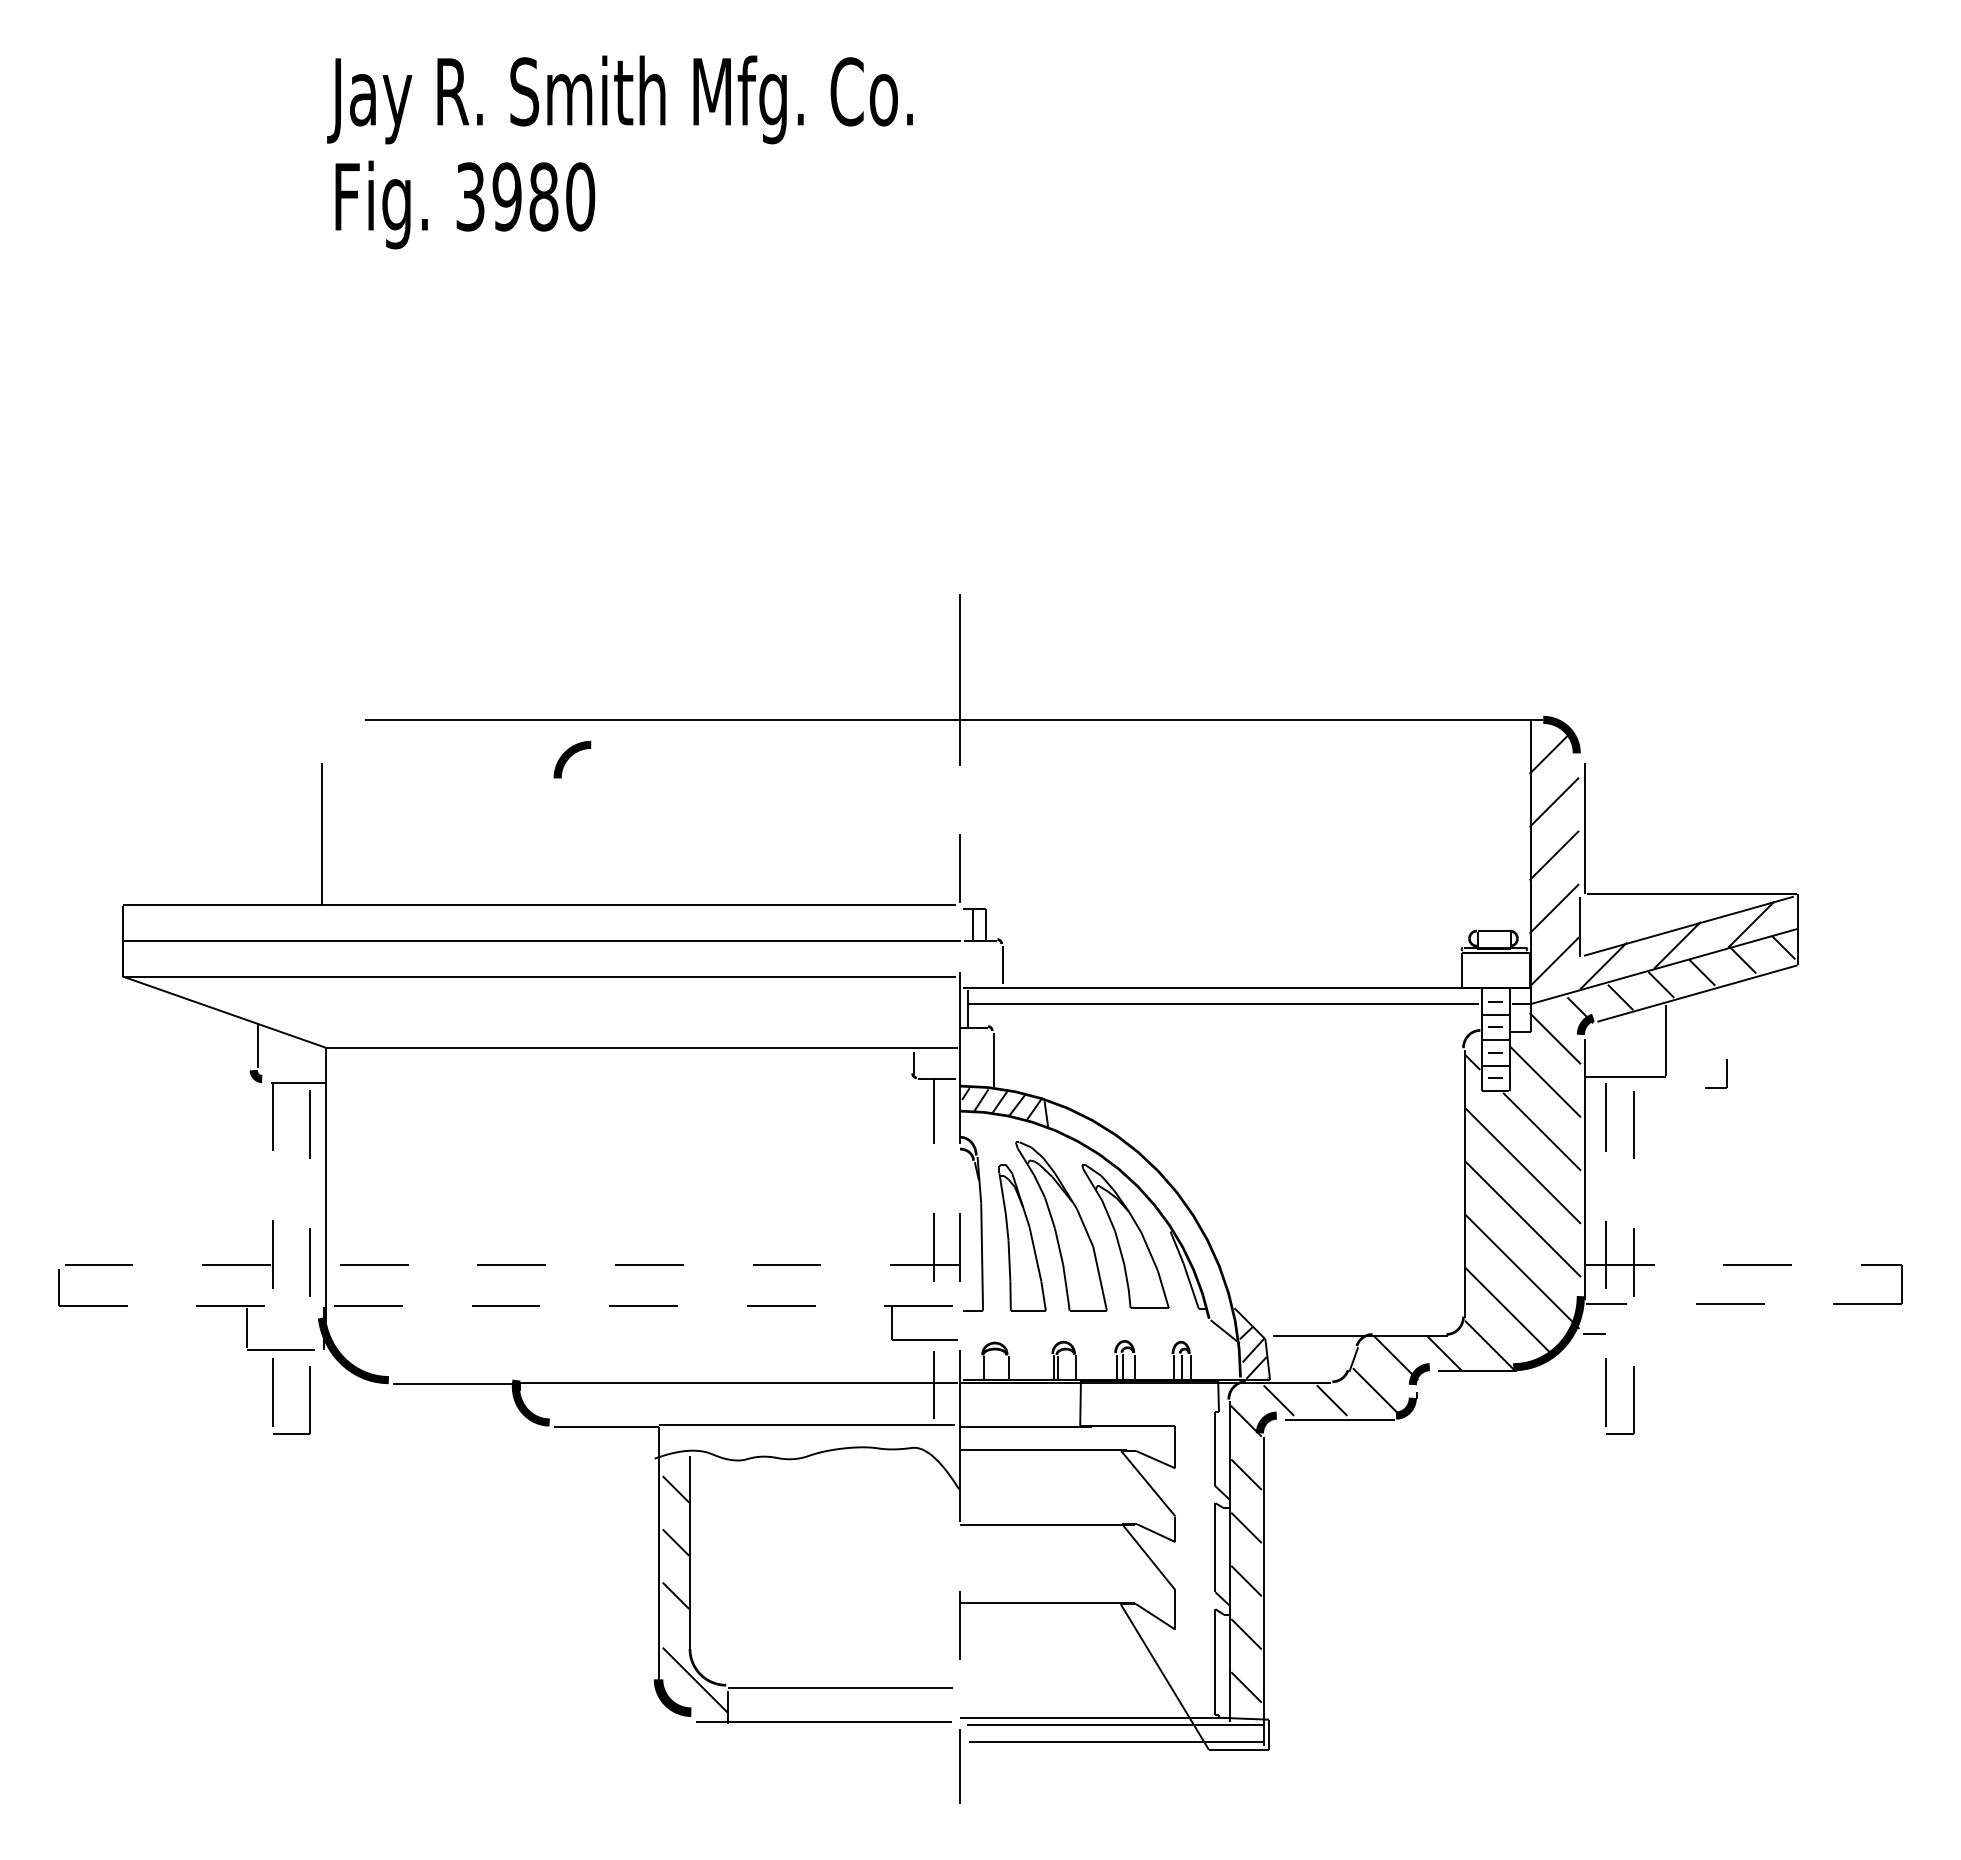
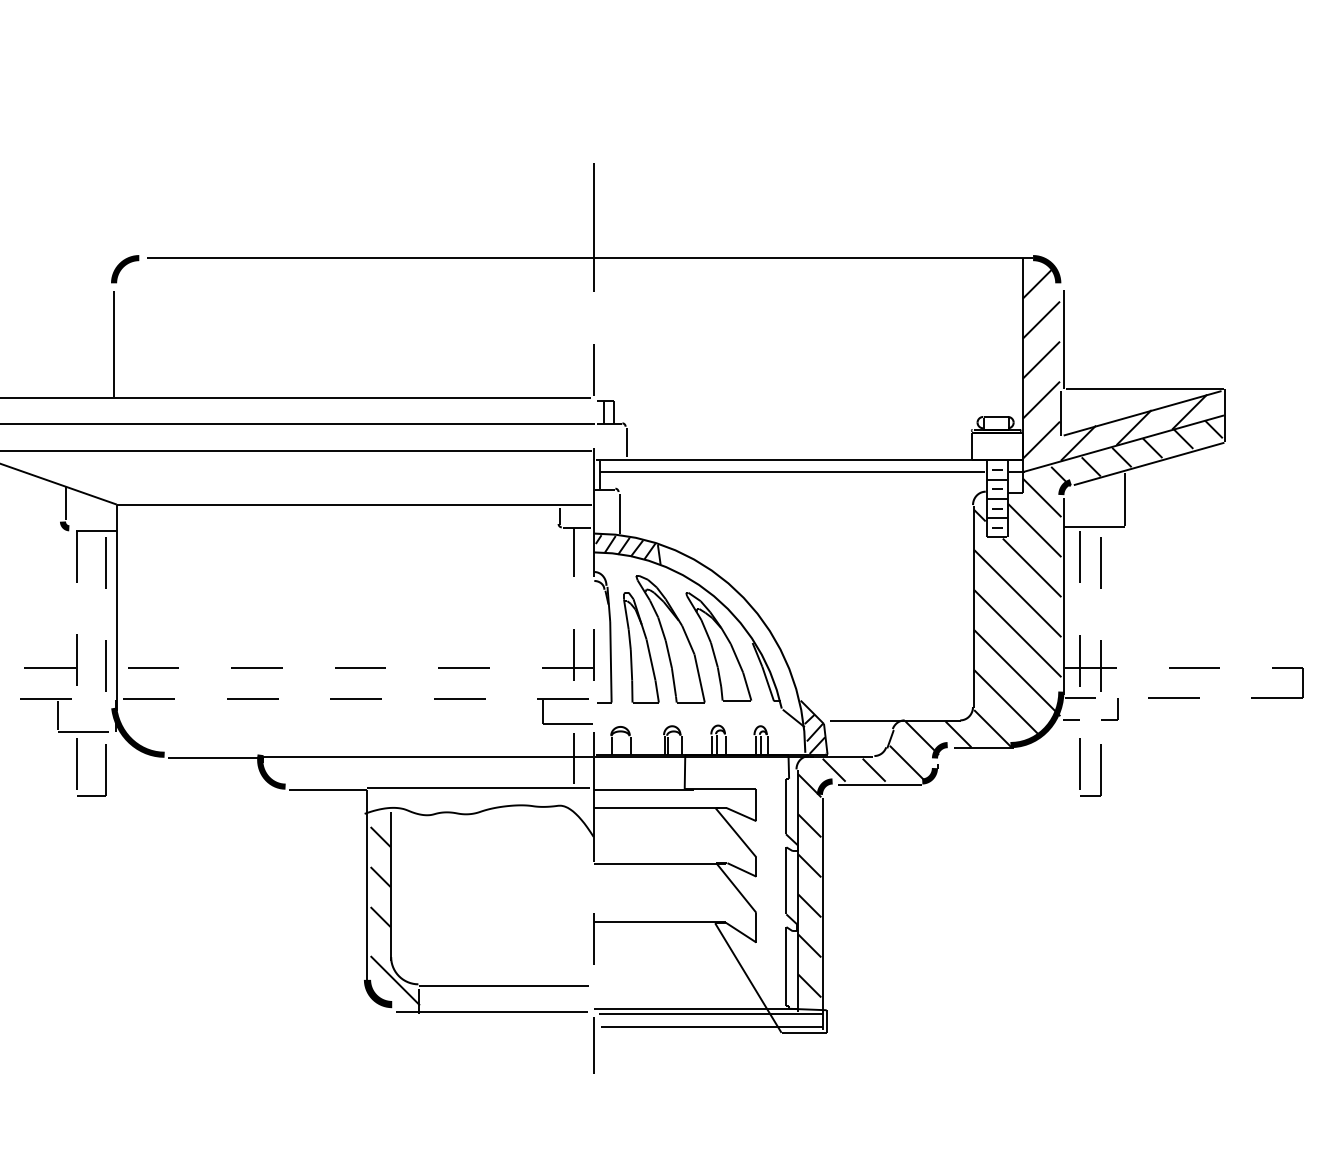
curve: (570, 757) -> (123, 267), moved
part: (1726, 1073) -> (1117, 709), moved

